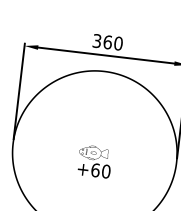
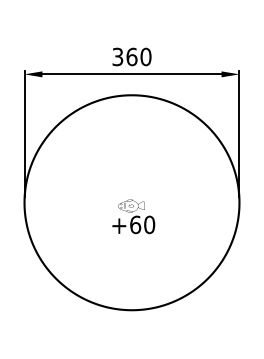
part: (95, 161) -> (133, 213), size x0.7

